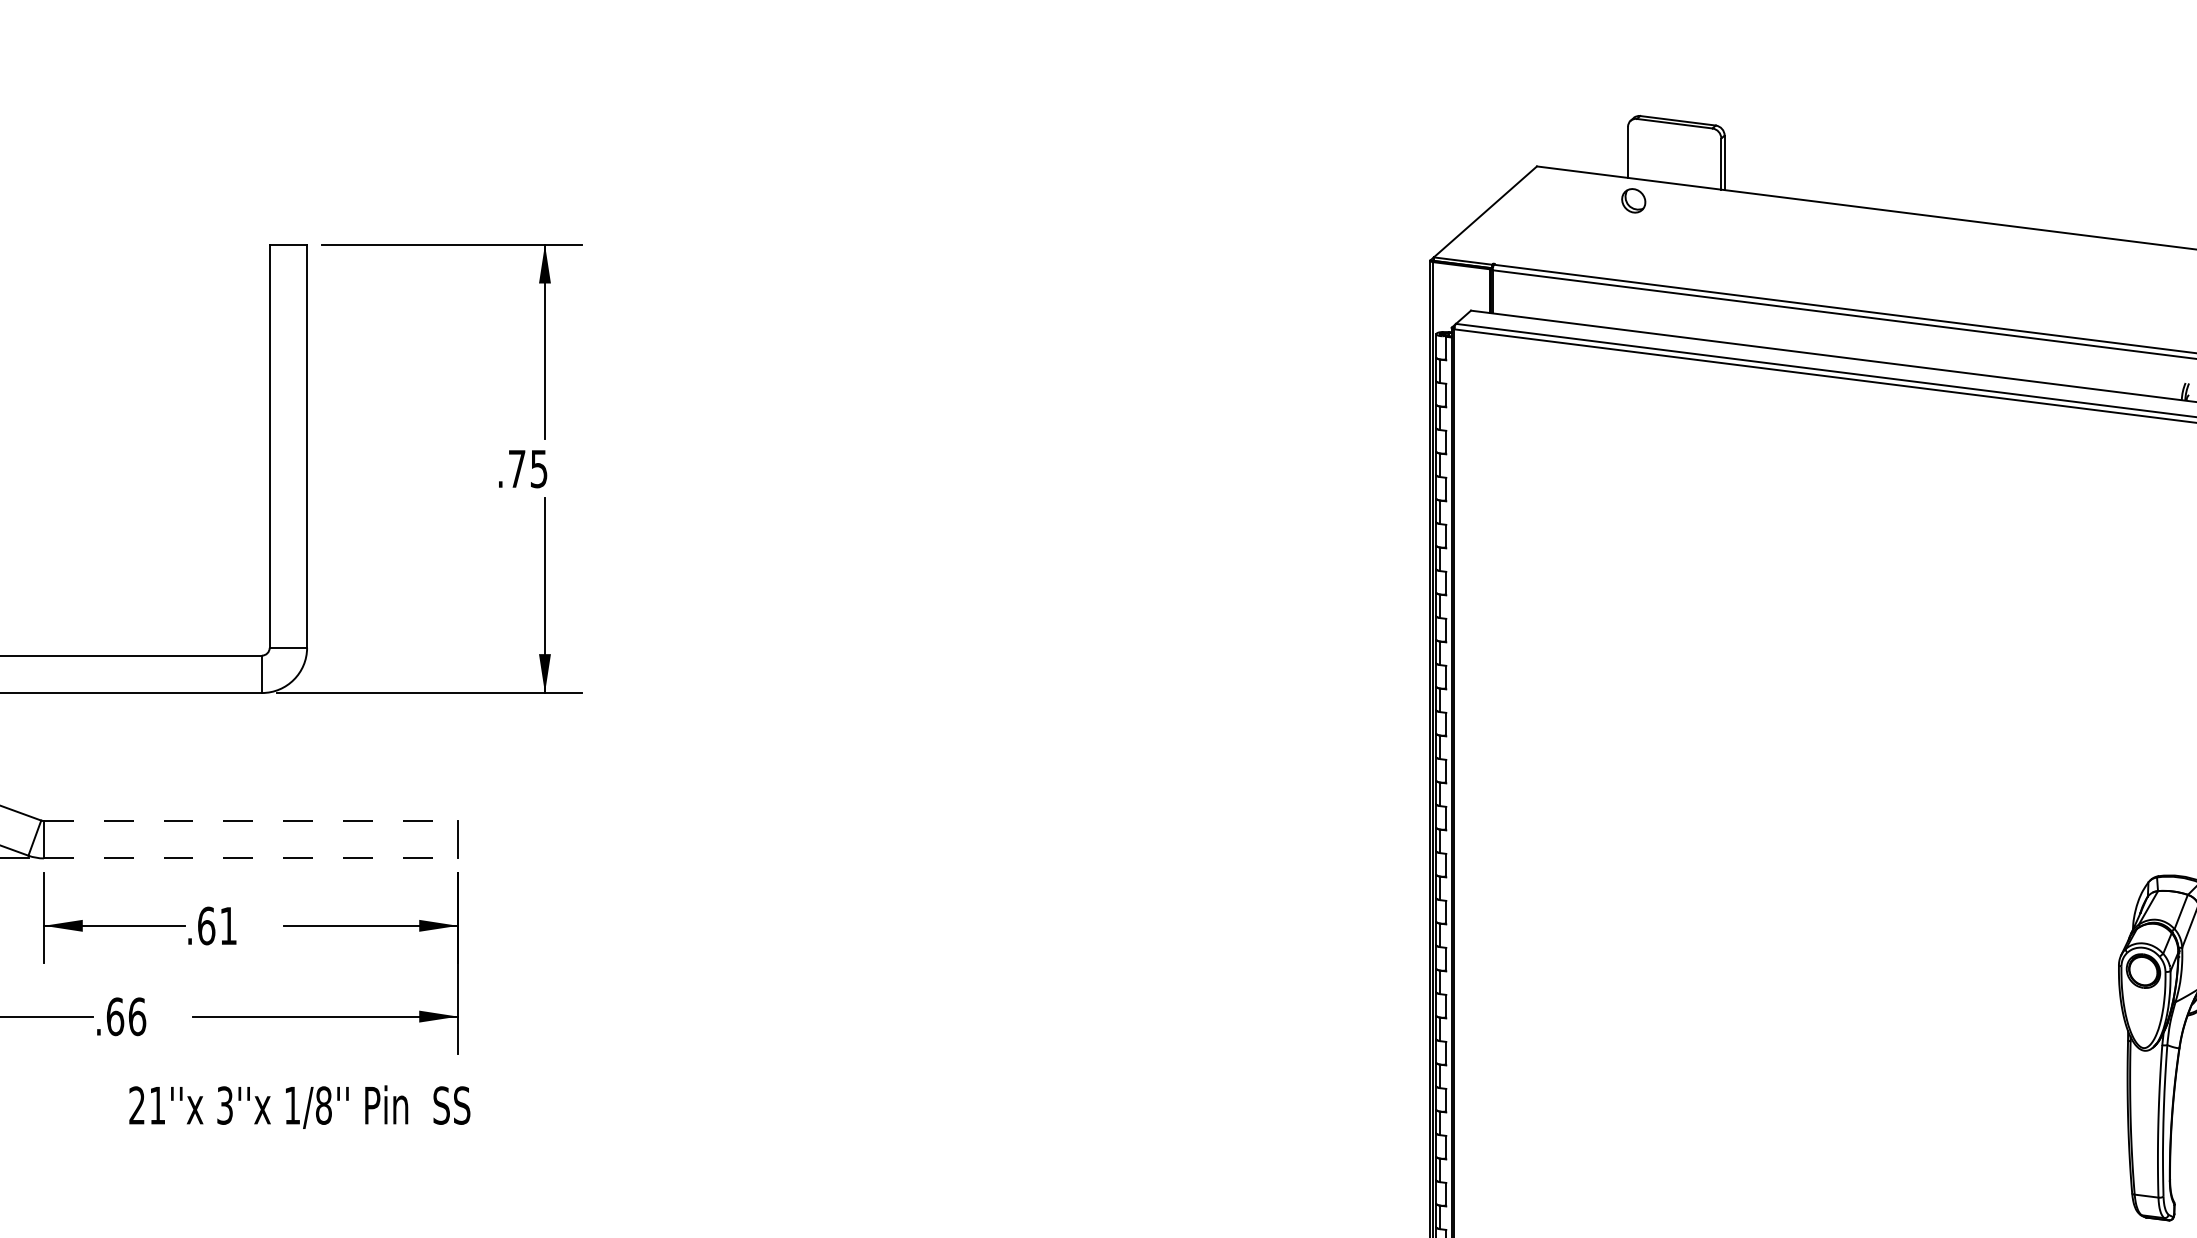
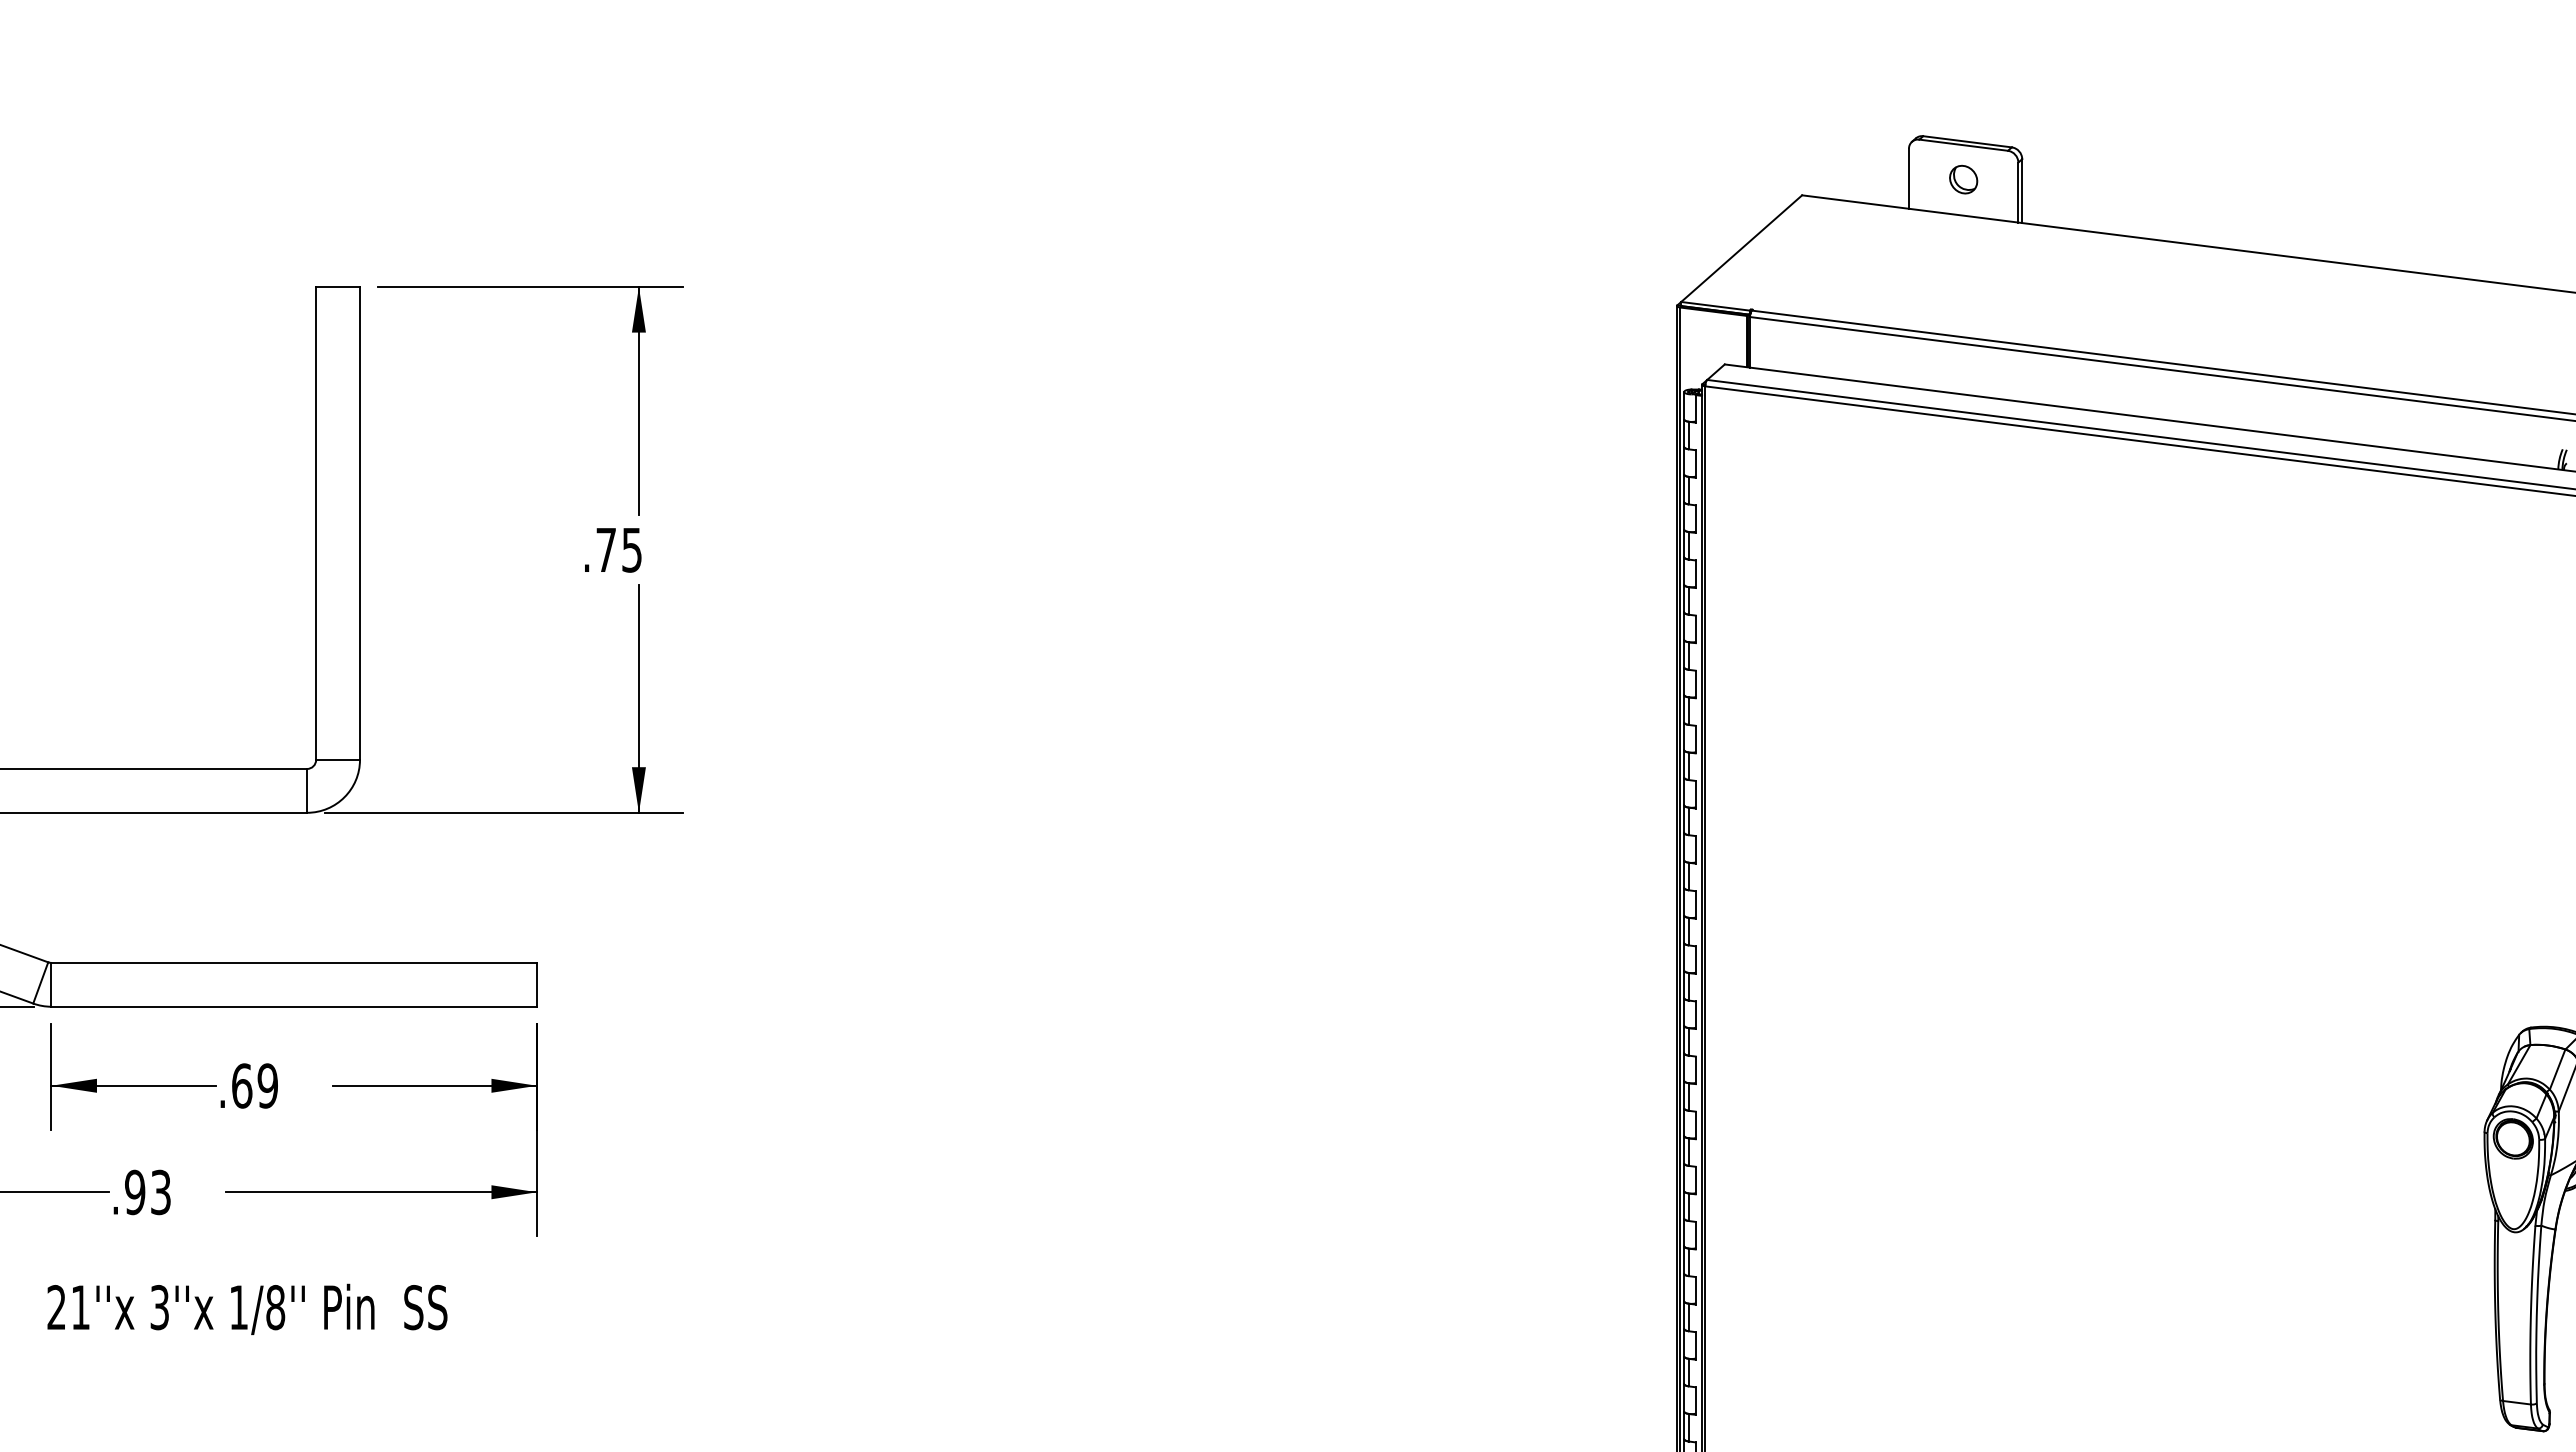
part: (1633, 200) -> (1963, 179), moved
line: (251, 820) -> (294, 962), dashed -> solid
line: (251, 858) -> (294, 1006), dashed -> solid
text: (228, 925) -> (267, 1085), .61 -> .69
text: (126, 1016) -> (148, 1192), .66 -> .93
text: (299, 1106) -> (247, 1308), moved

